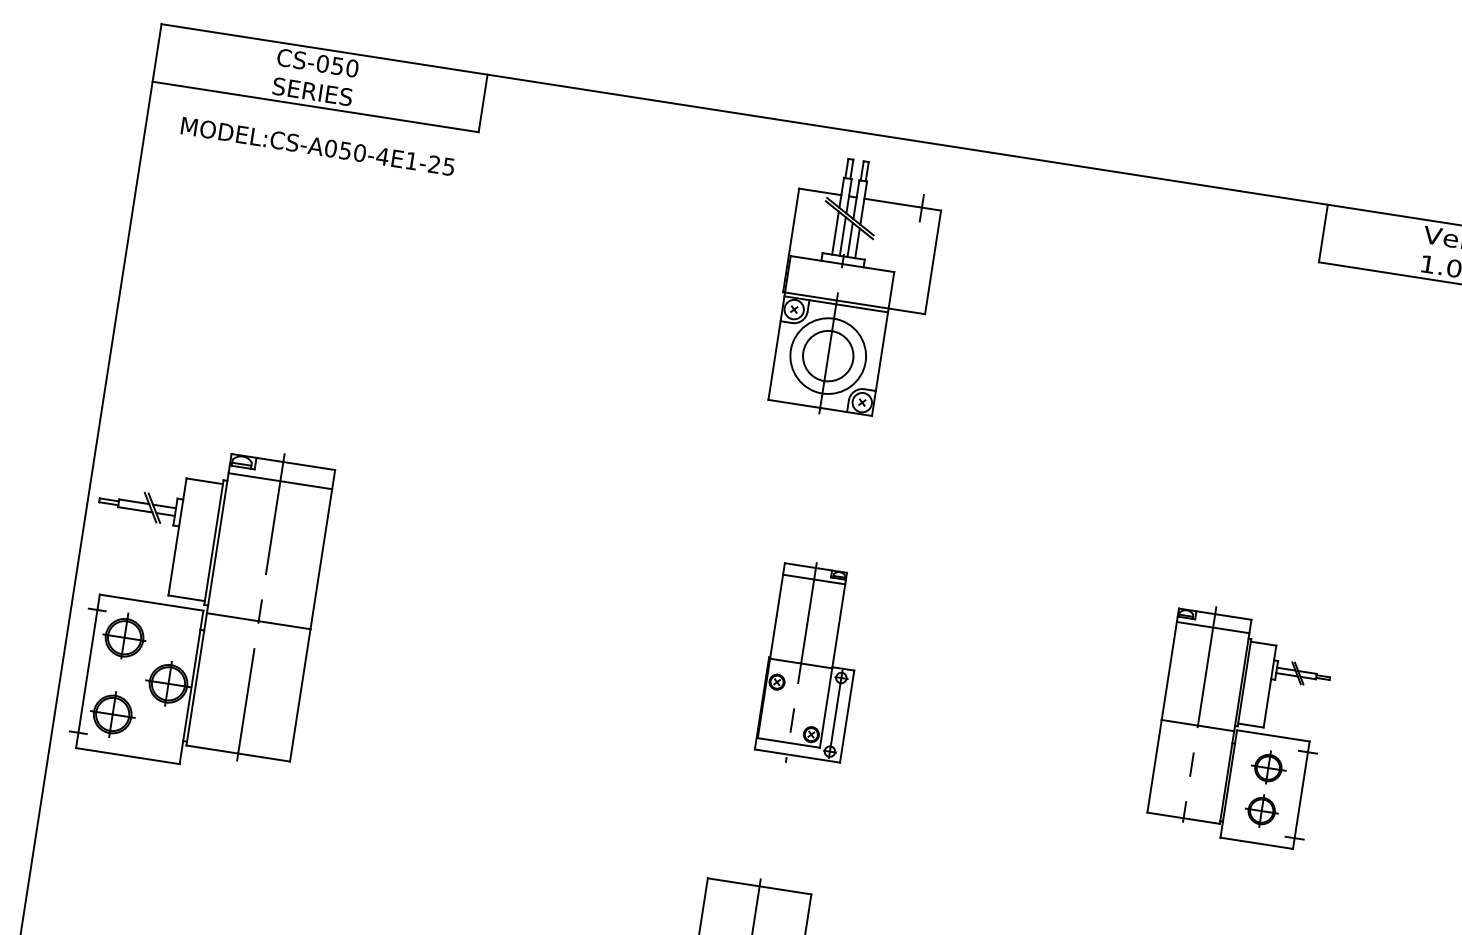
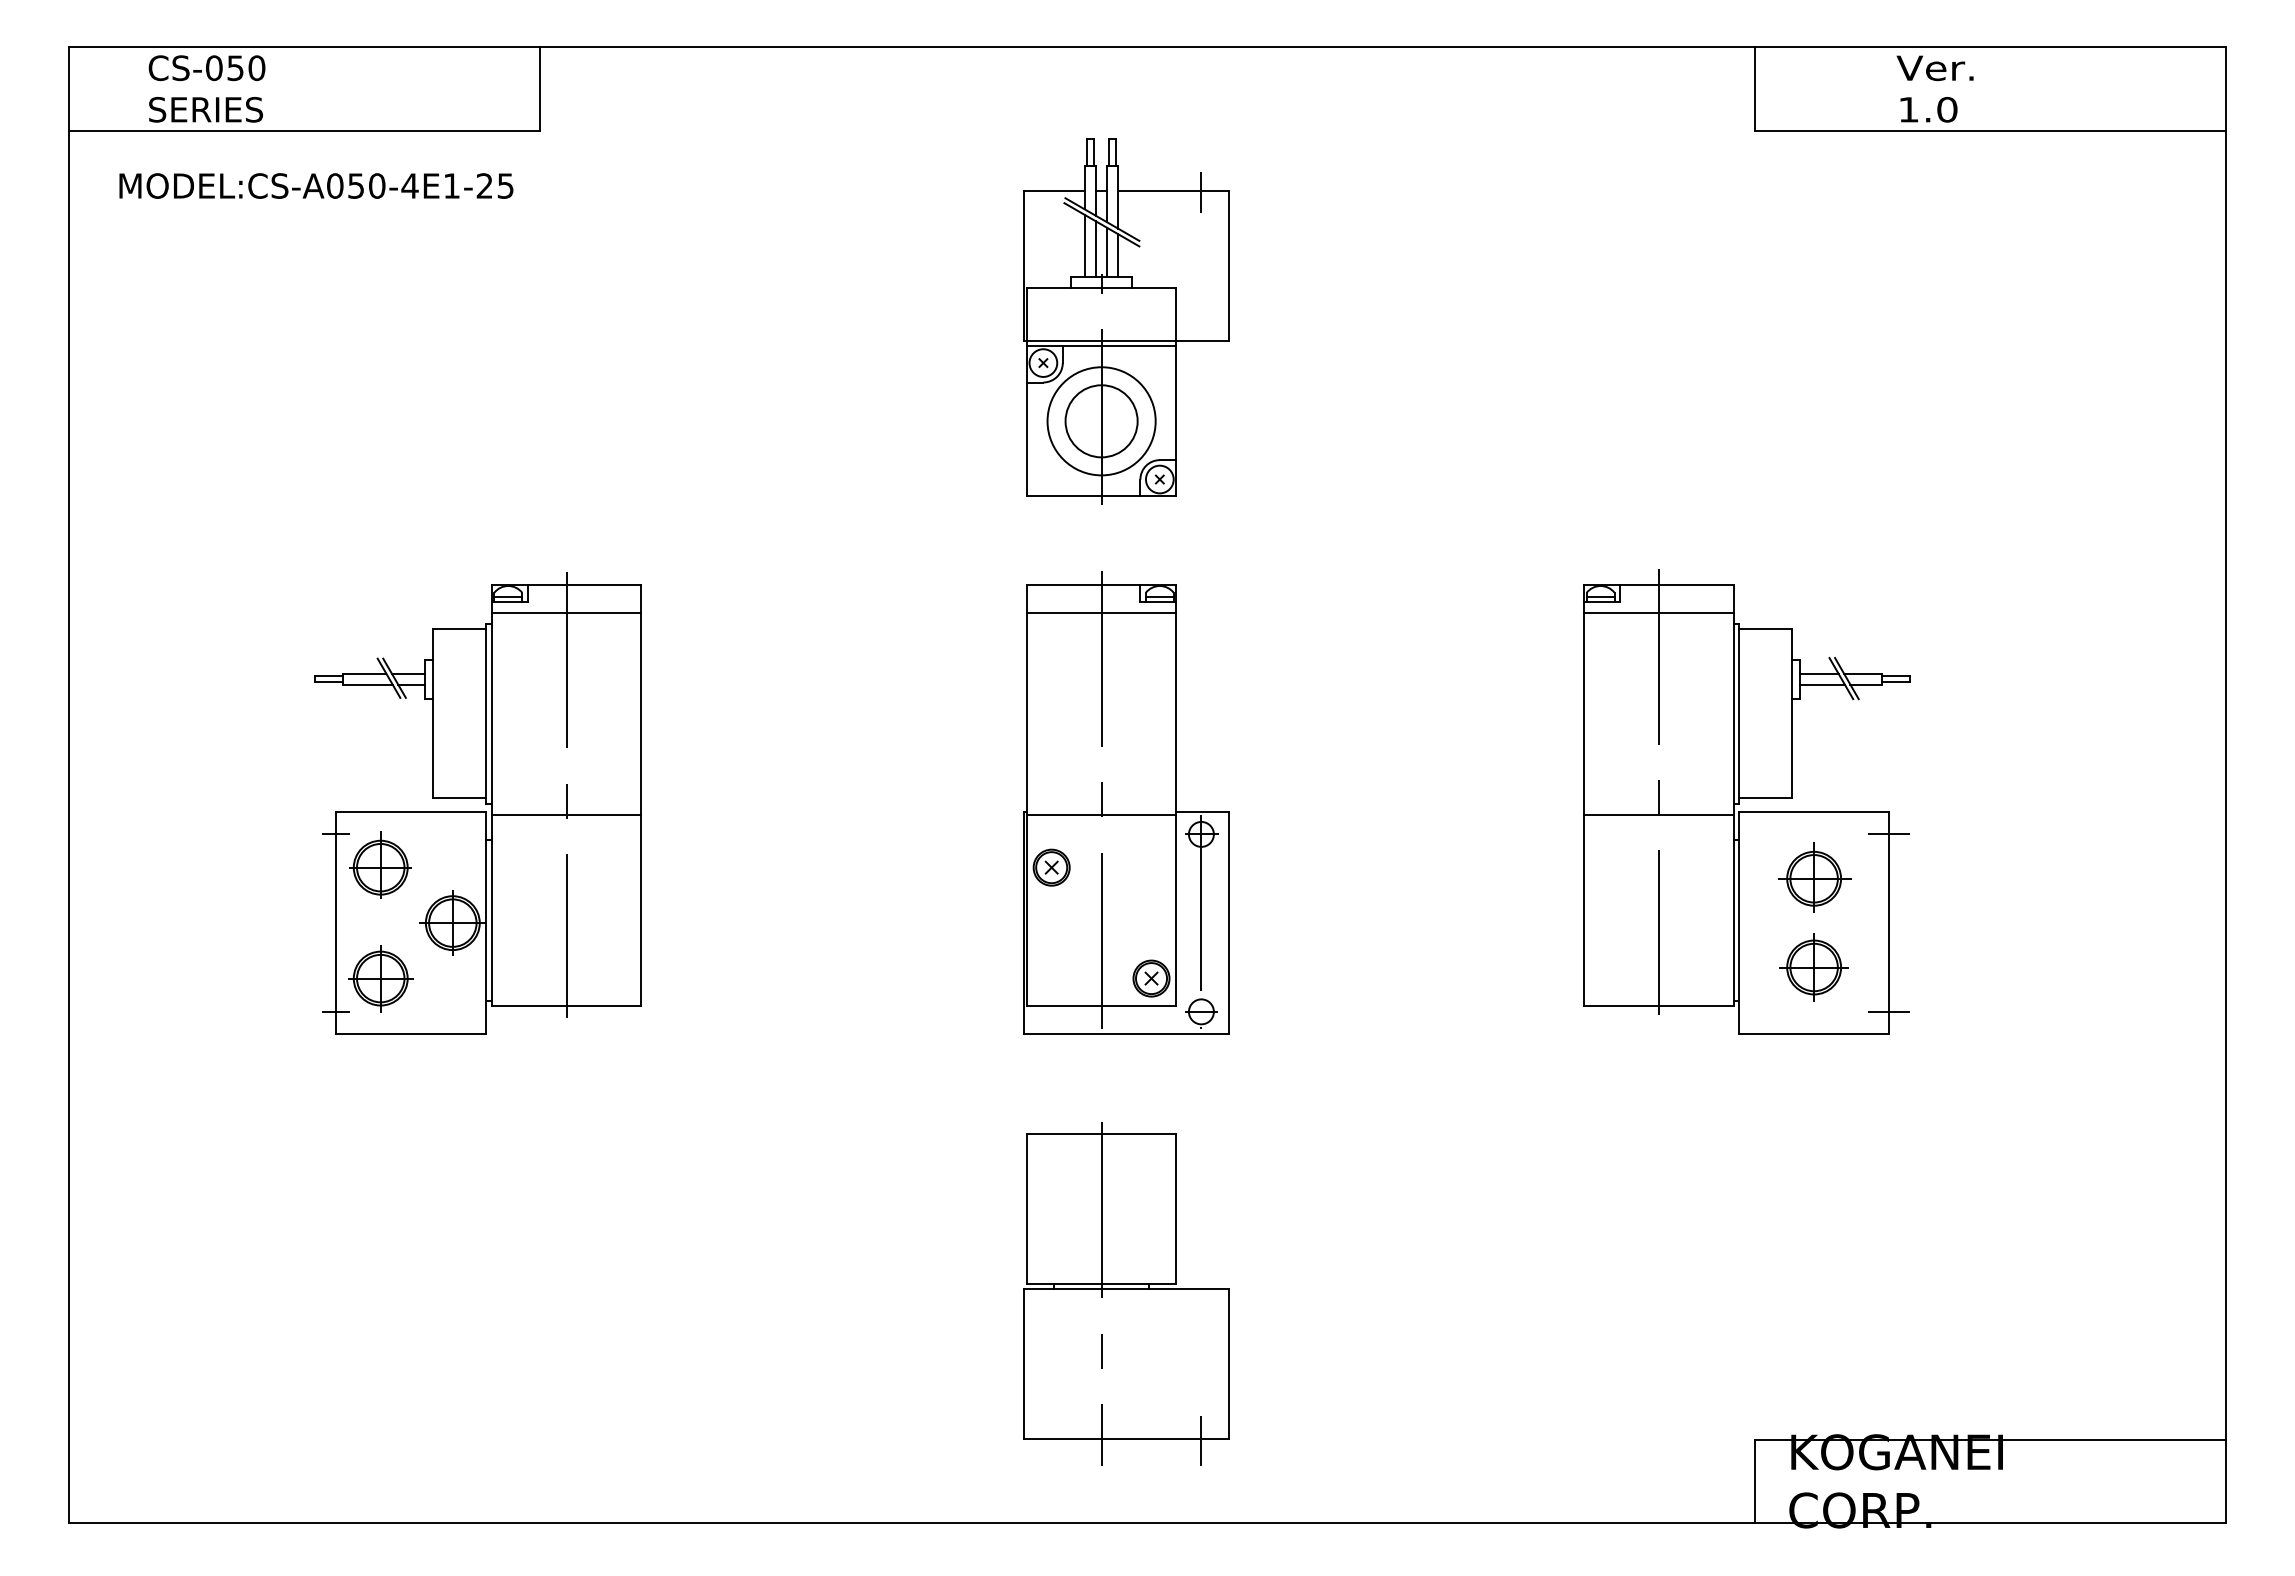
text: (315, 77) -> (206, 88), moved
part: (856, 289) -> (1126, 321), moved
part: (198, 603) -> (477, 803), moved
part: (812, 659) -> (1126, 802), size x1.67
part: (1241, 725) -> (1746, 801), size x1.43

